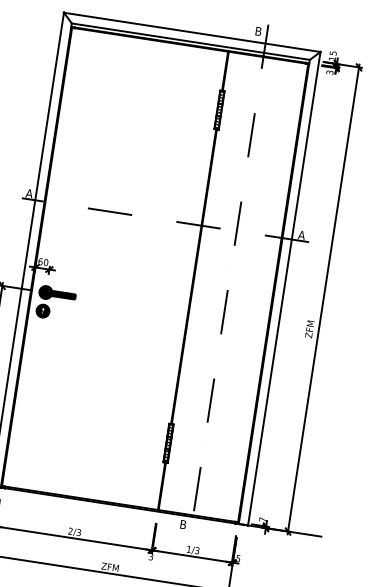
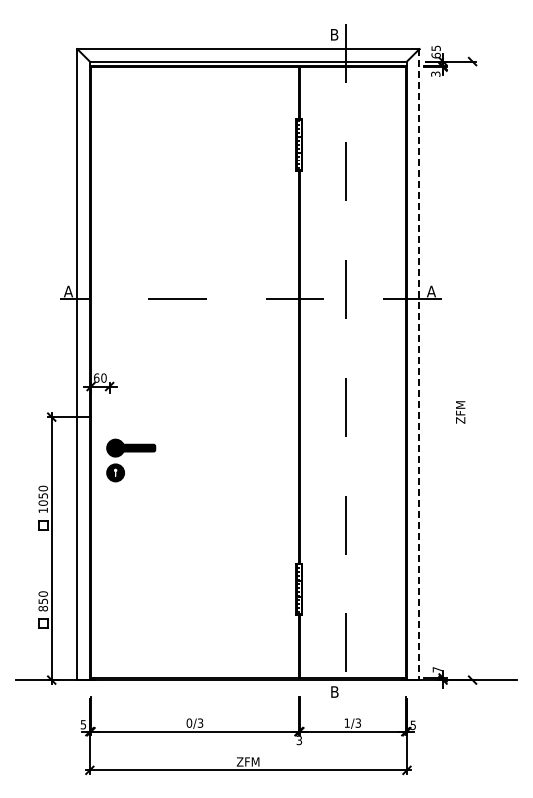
text: (331, 58) -> (435, 55), 15 -> 65
line: (284, 289) -> (419, 365), solid -> dashed
part: (57, 297) -> (131, 452), moved
line: (323, 299) -> (472, 370), removed
text: (70, 530) -> (189, 722), 2/3 -> 0/3

